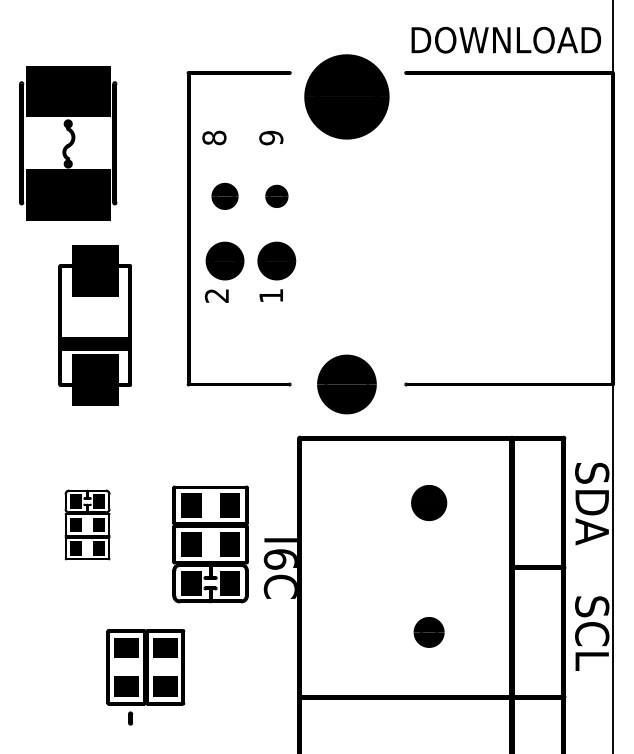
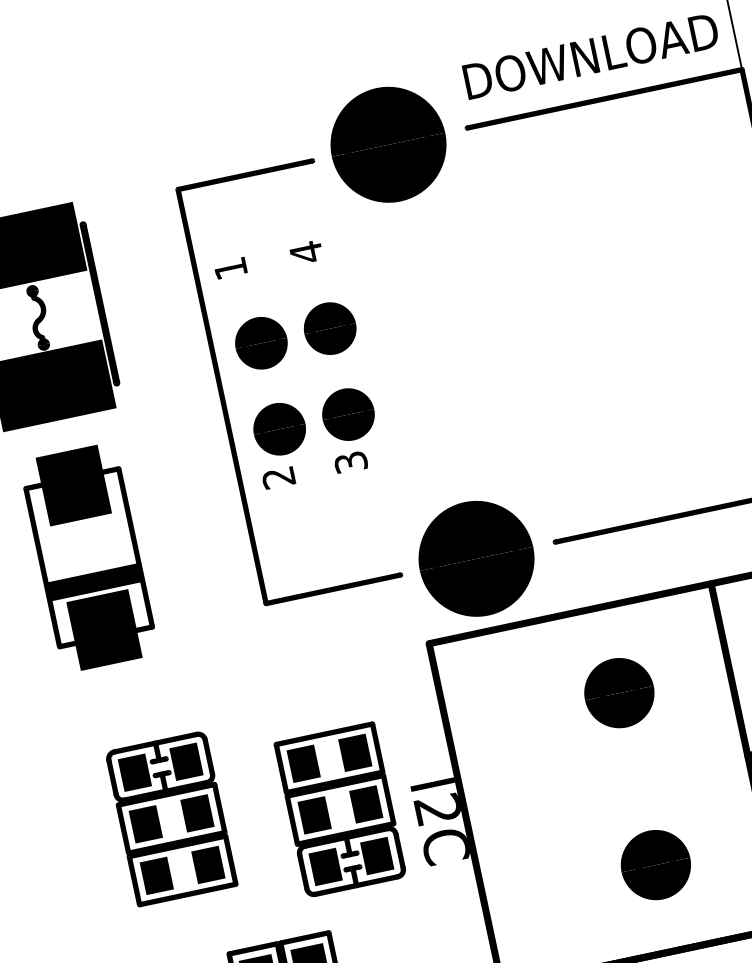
part: (346, 96) -> (387, 144), moved
text: (214, 137) -> (230, 267), 8 -> 1
text: (271, 137) -> (306, 251), 9 -> 4
part: (224, 196) -> (260, 343), size x1.43
part: (276, 196) -> (329, 328), size x1.67
text: (271, 295) -> (351, 461), 1 -> 3
part: (94, 325) -> (88, 558), moved
part: (346, 384) -> (475, 558), size x1.43
part: (428, 502) -> (618, 692), size x1.43
part: (87, 524) -> (171, 818), size x1.67
text: (279, 559) -> (436, 810), I6C -> I2C
part: (428, 632) -> (654, 865), size x1.67

